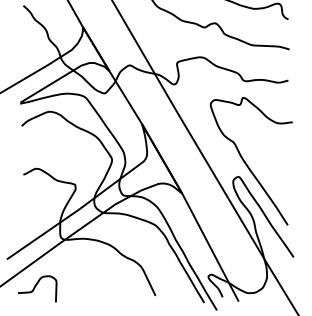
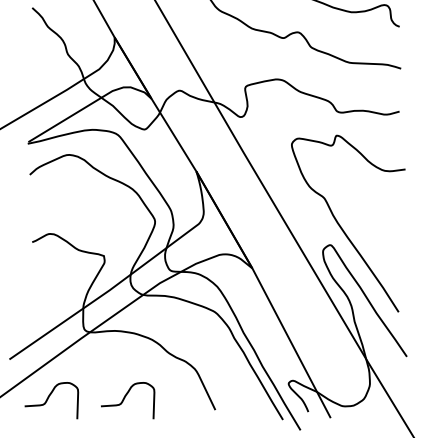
curve: (90, 288) -> (125, 399), added

